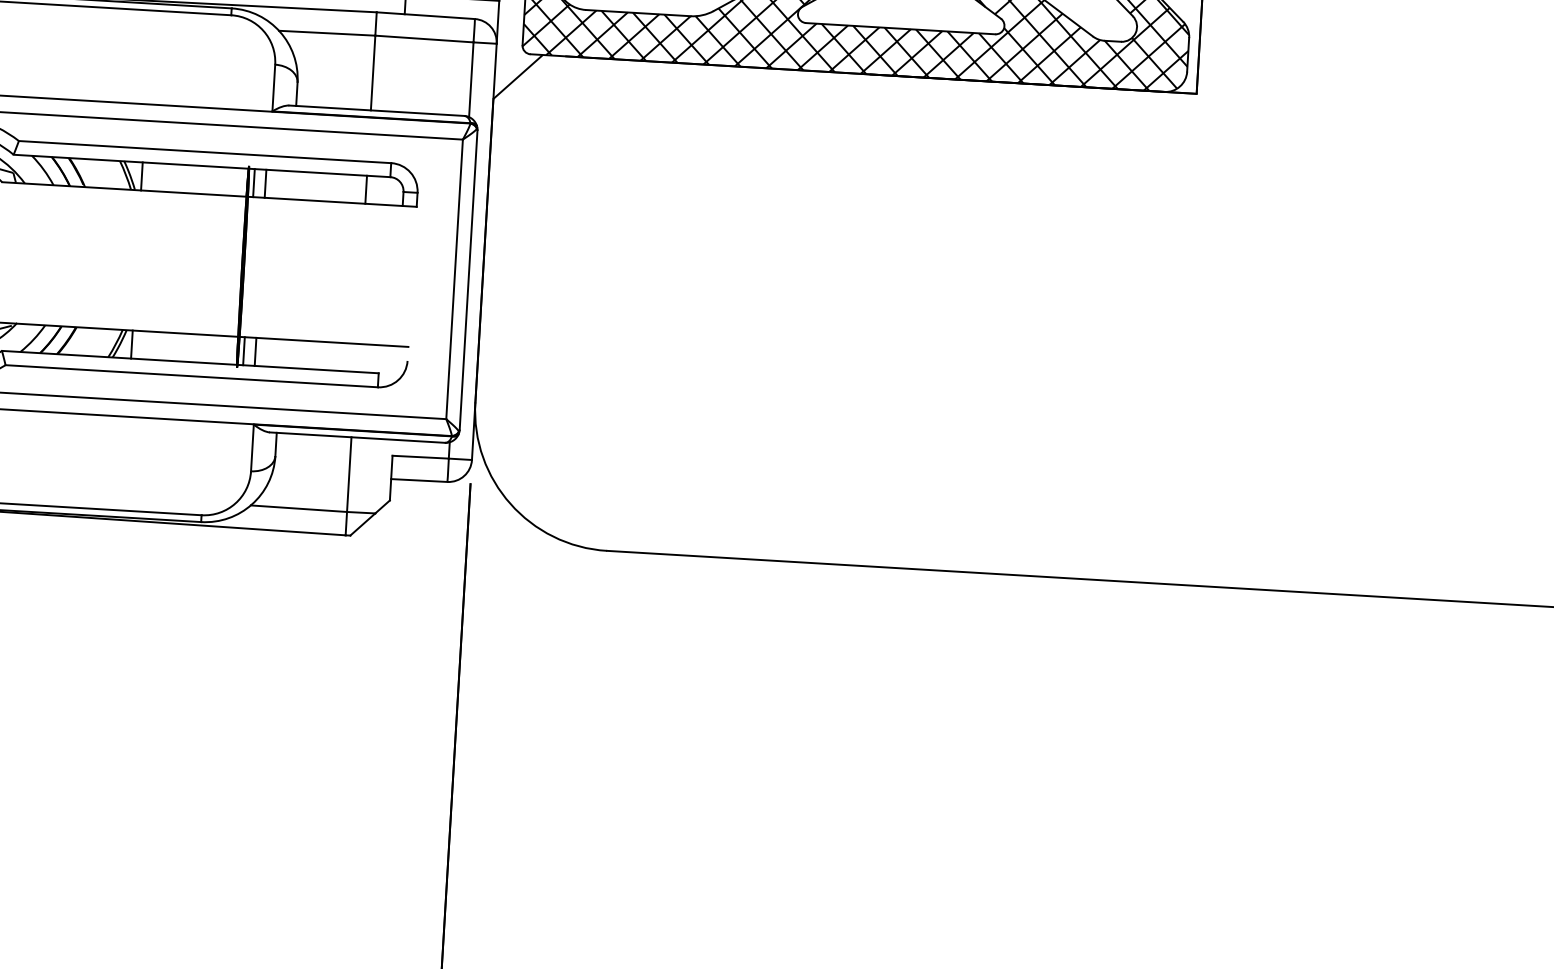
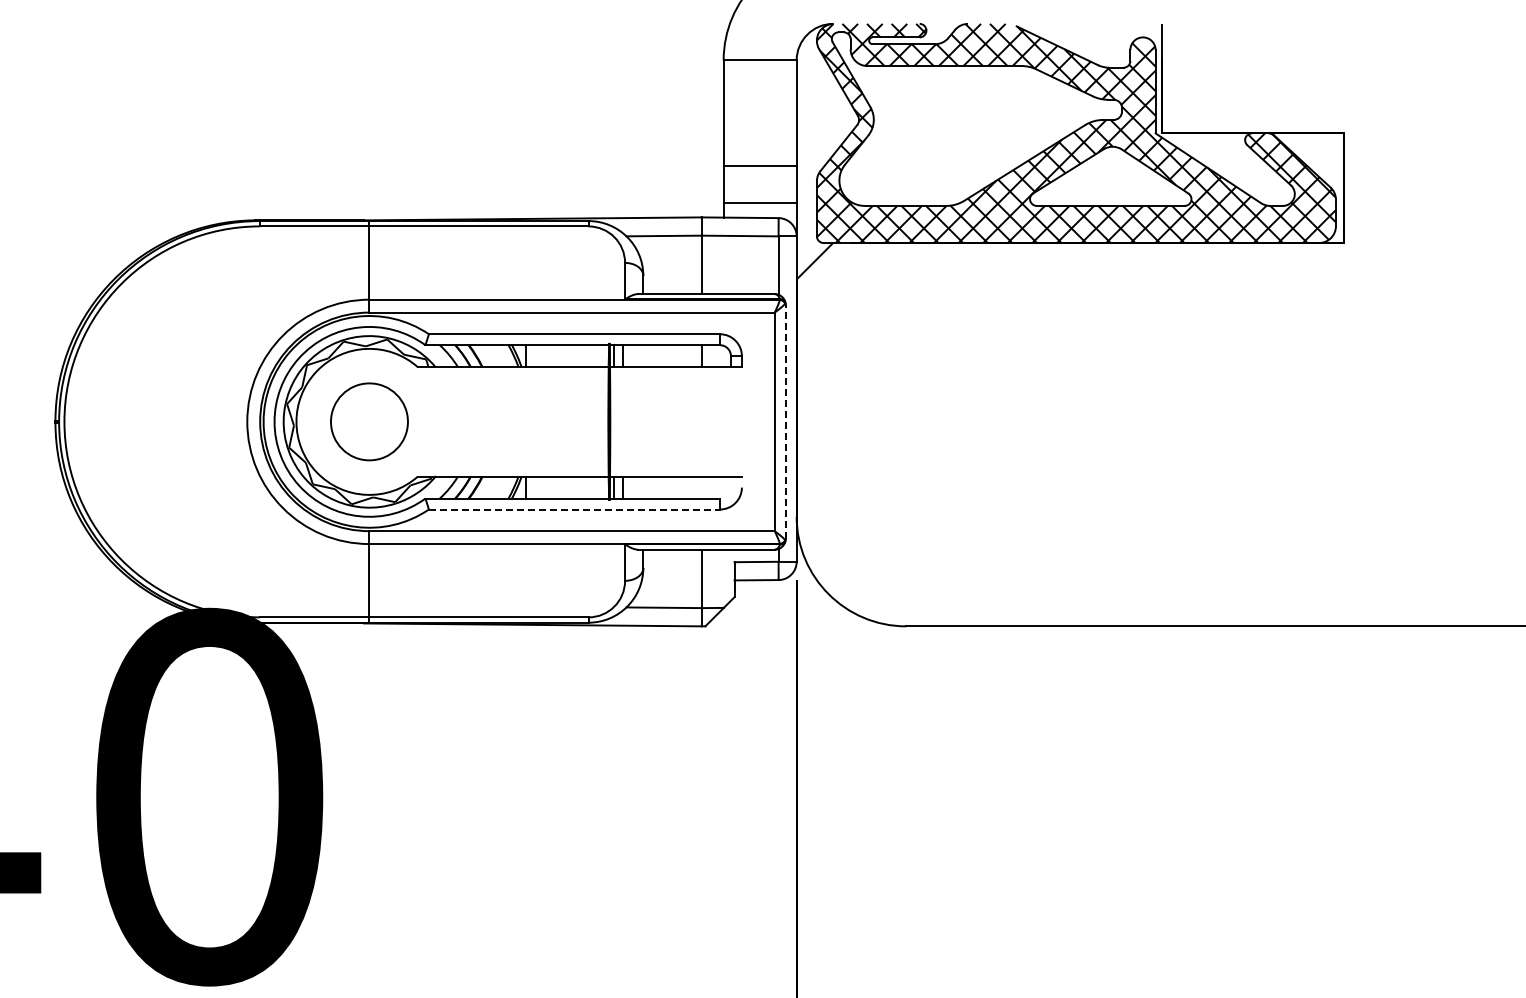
line: (468, 279) -> (785, 421), solid -> dashed
line: (191, 376) -> (574, 509), solid -> dashed

